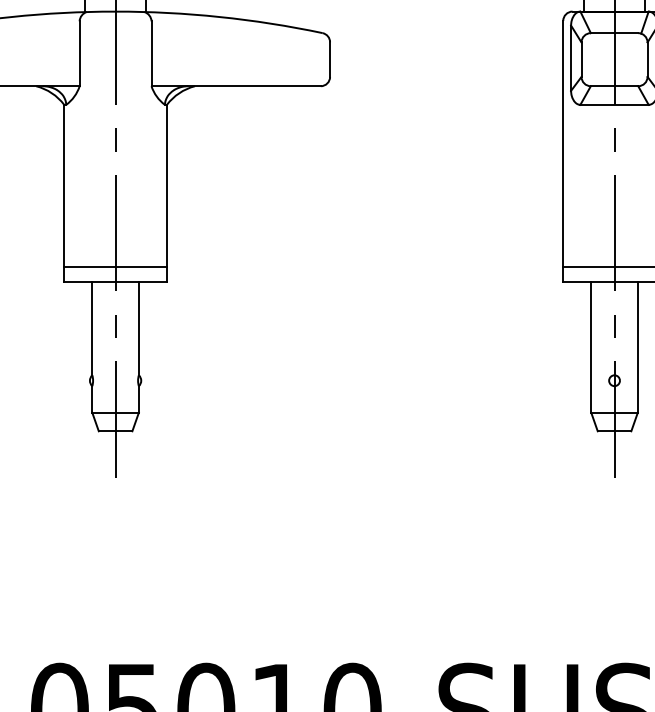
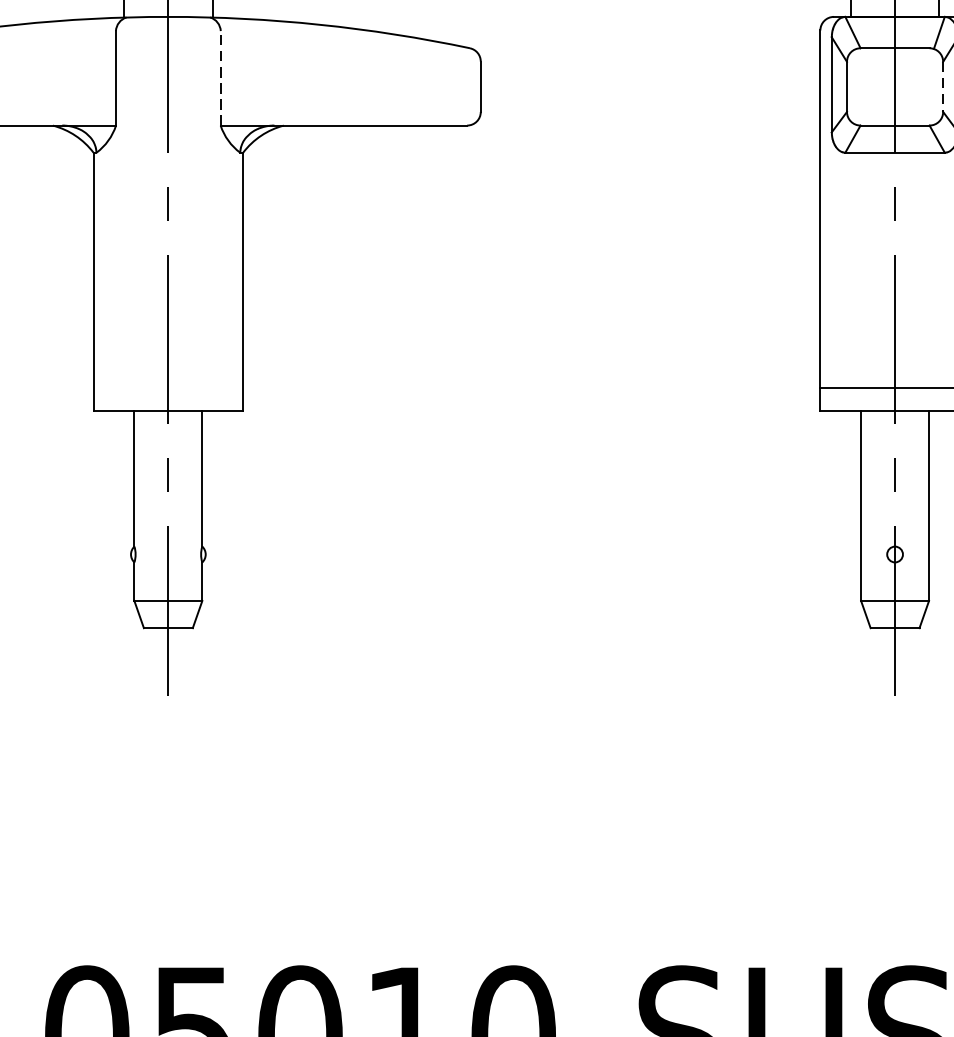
line: (151, 53) -> (220, 77), solid -> dashed
line: (647, 60) -> (943, 88), solid -> dashed
line: (115, 266) -> (168, 388), removed

